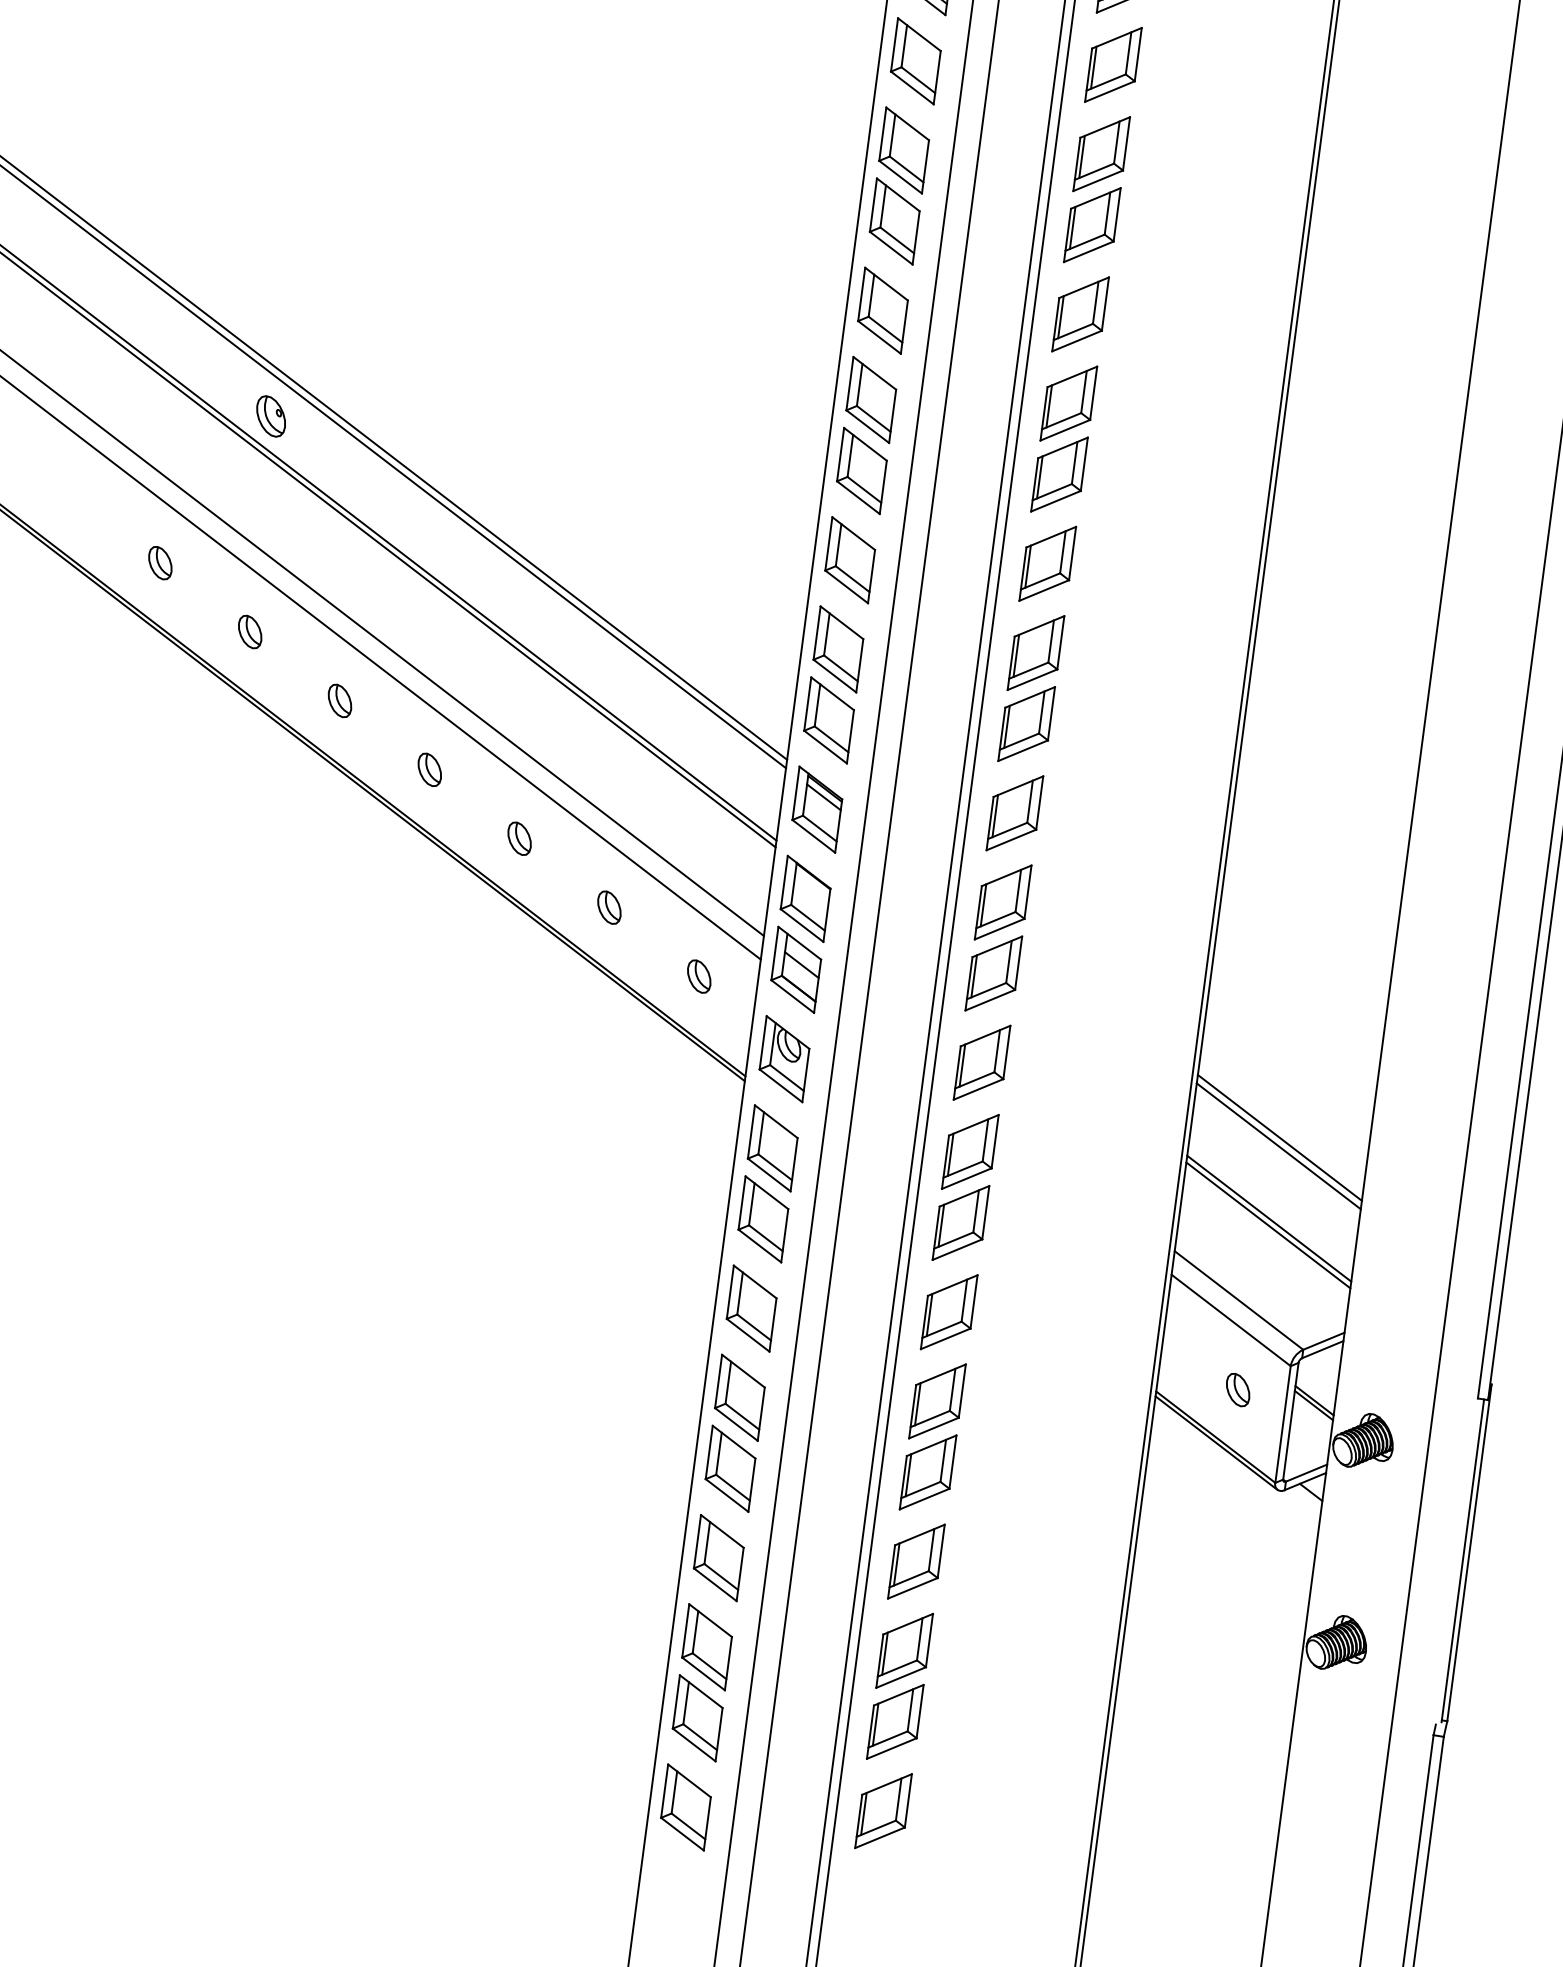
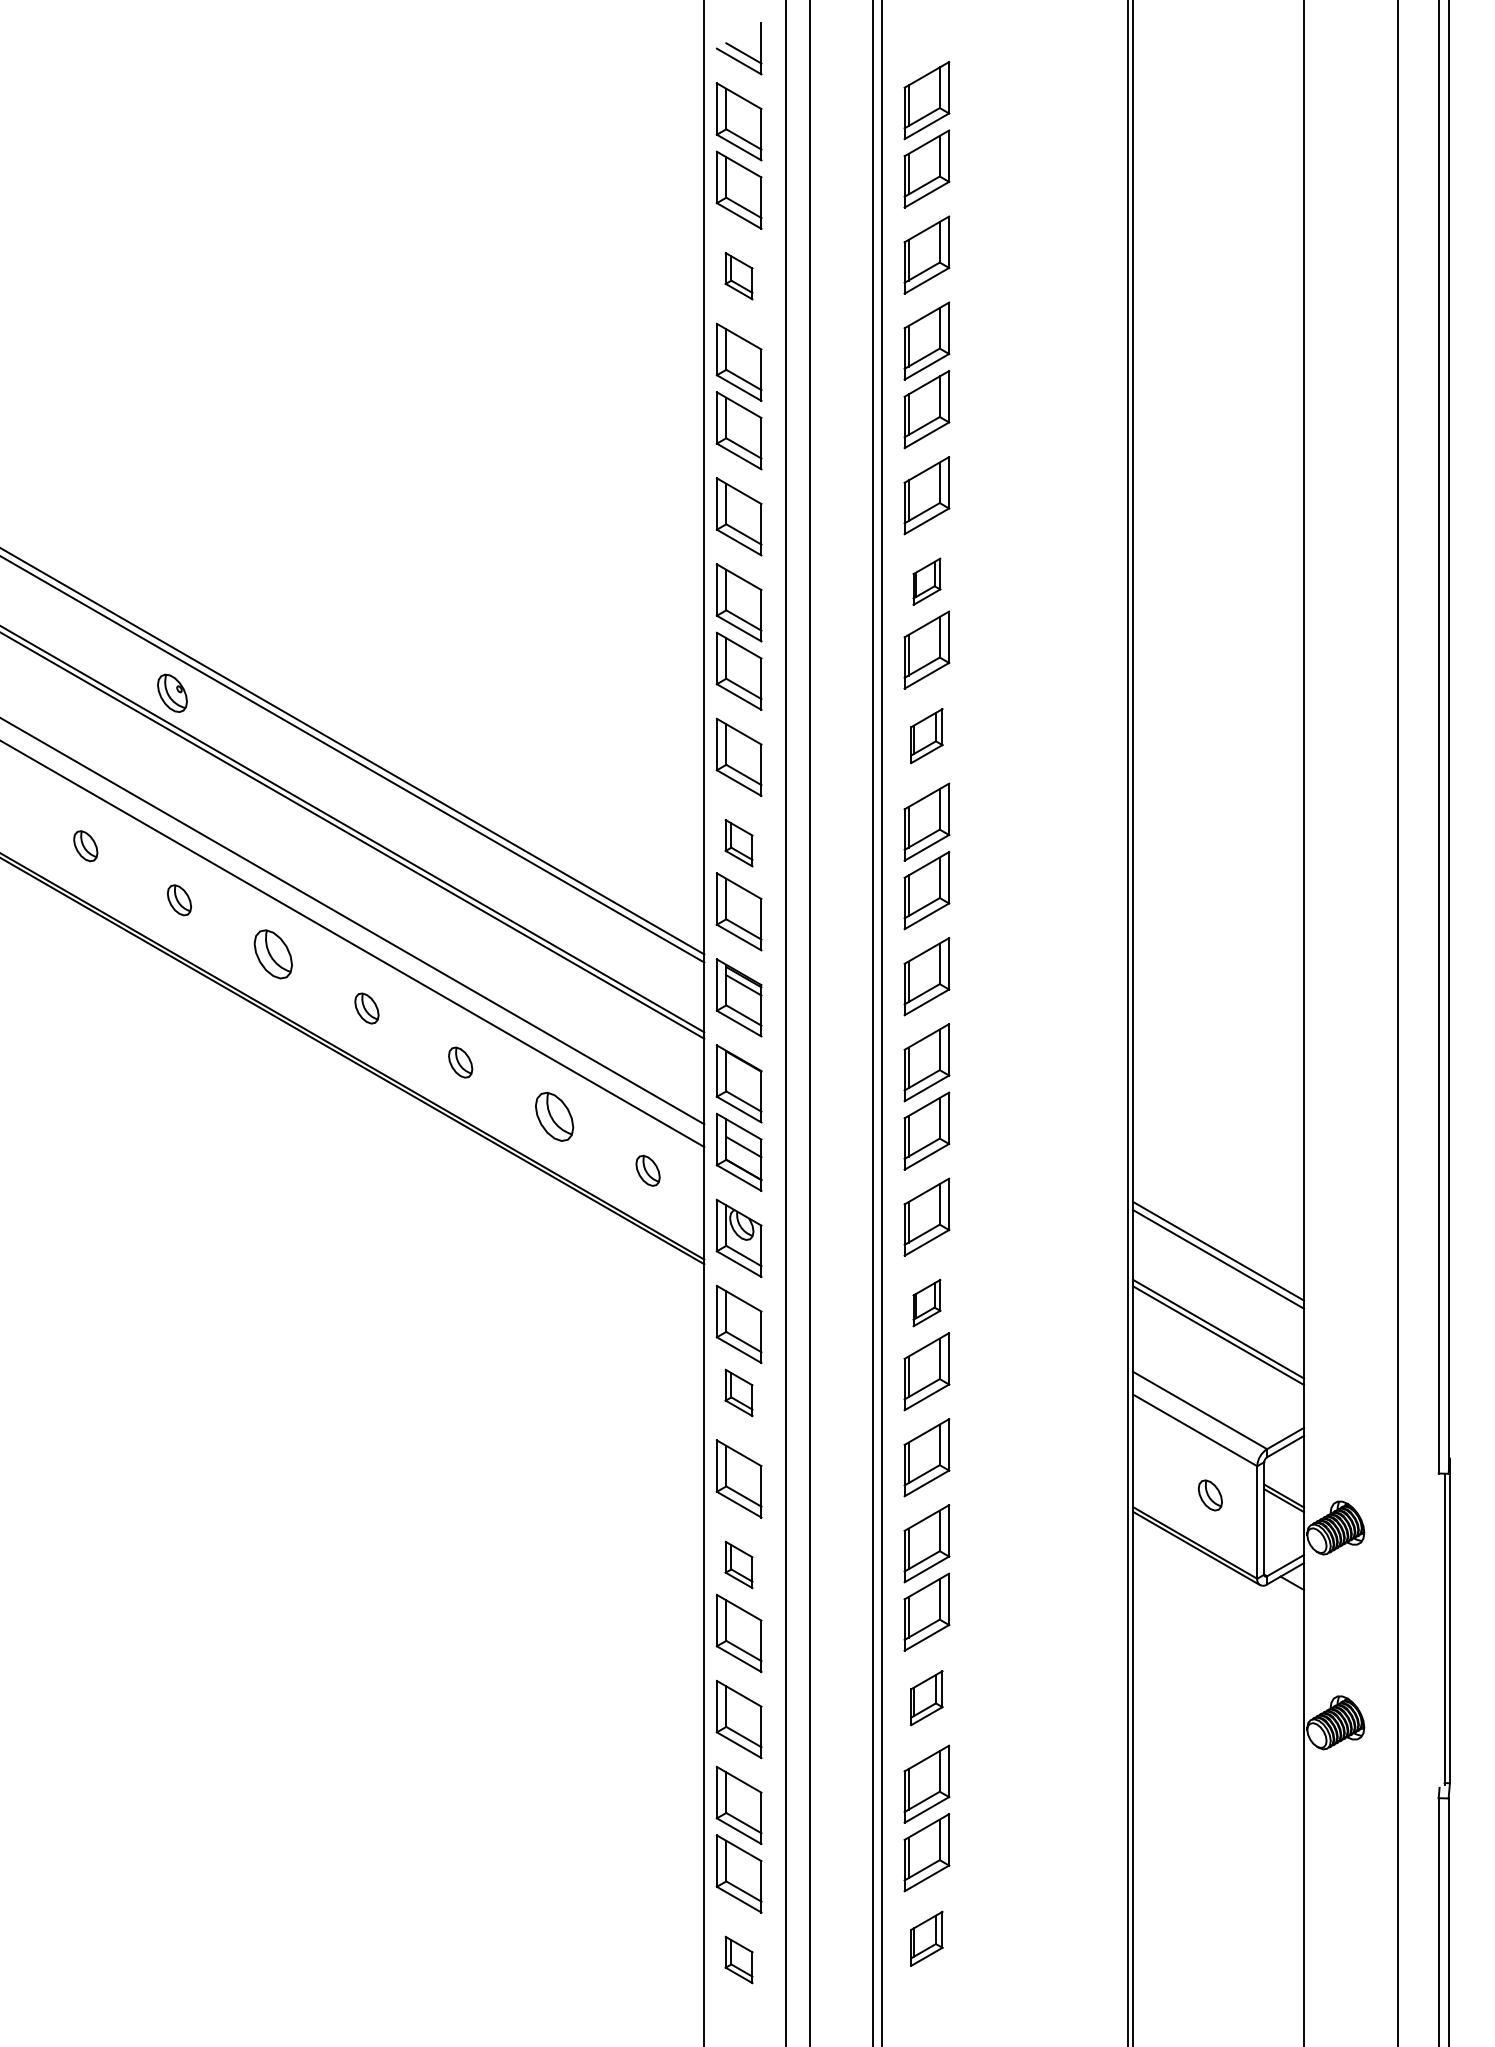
part: (915, 60) -> (738, 275), size x0.6
part: (1068, 403) -> (926, 581), size x0.6
part: (1047, 563) -> (926, 735), size x0.7
part: (837, 648) -> (738, 842), size x0.6
part: (339, 700) -> (272, 954), size x1.6
part: (608, 907) -> (553, 1116), size x1.6
part: (970, 1151) -> (926, 1302), size x0.6
part: (762, 1218) -> (738, 1392), size x0.6
part: (739, 1397) -> (738, 1564), size x0.6
part: (916, 1560) -> (926, 1697), size x0.7
part: (685, 1806) -> (738, 1959), size x0.6
part: (883, 1810) -> (926, 1938), size x0.7

